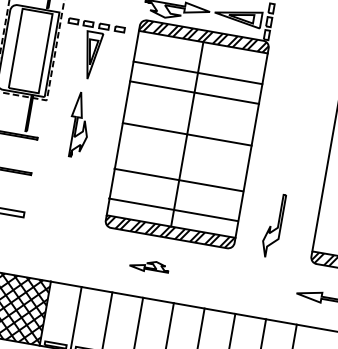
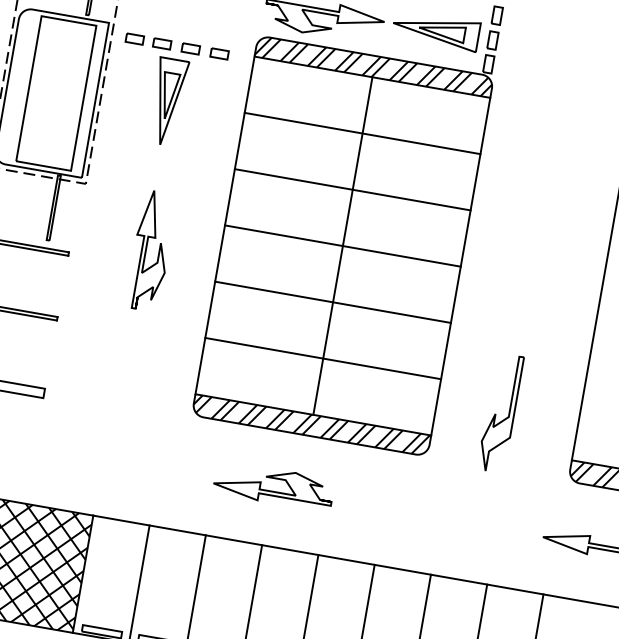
line: (194, 92) -> (352, 189), moved
part: (77, 124) -> (147, 249), moved
line: (178, 179) -> (332, 301), moved
line: (173, 209) -> (323, 357), moved
part: (148, 267) -> (271, 489), size x1.67

